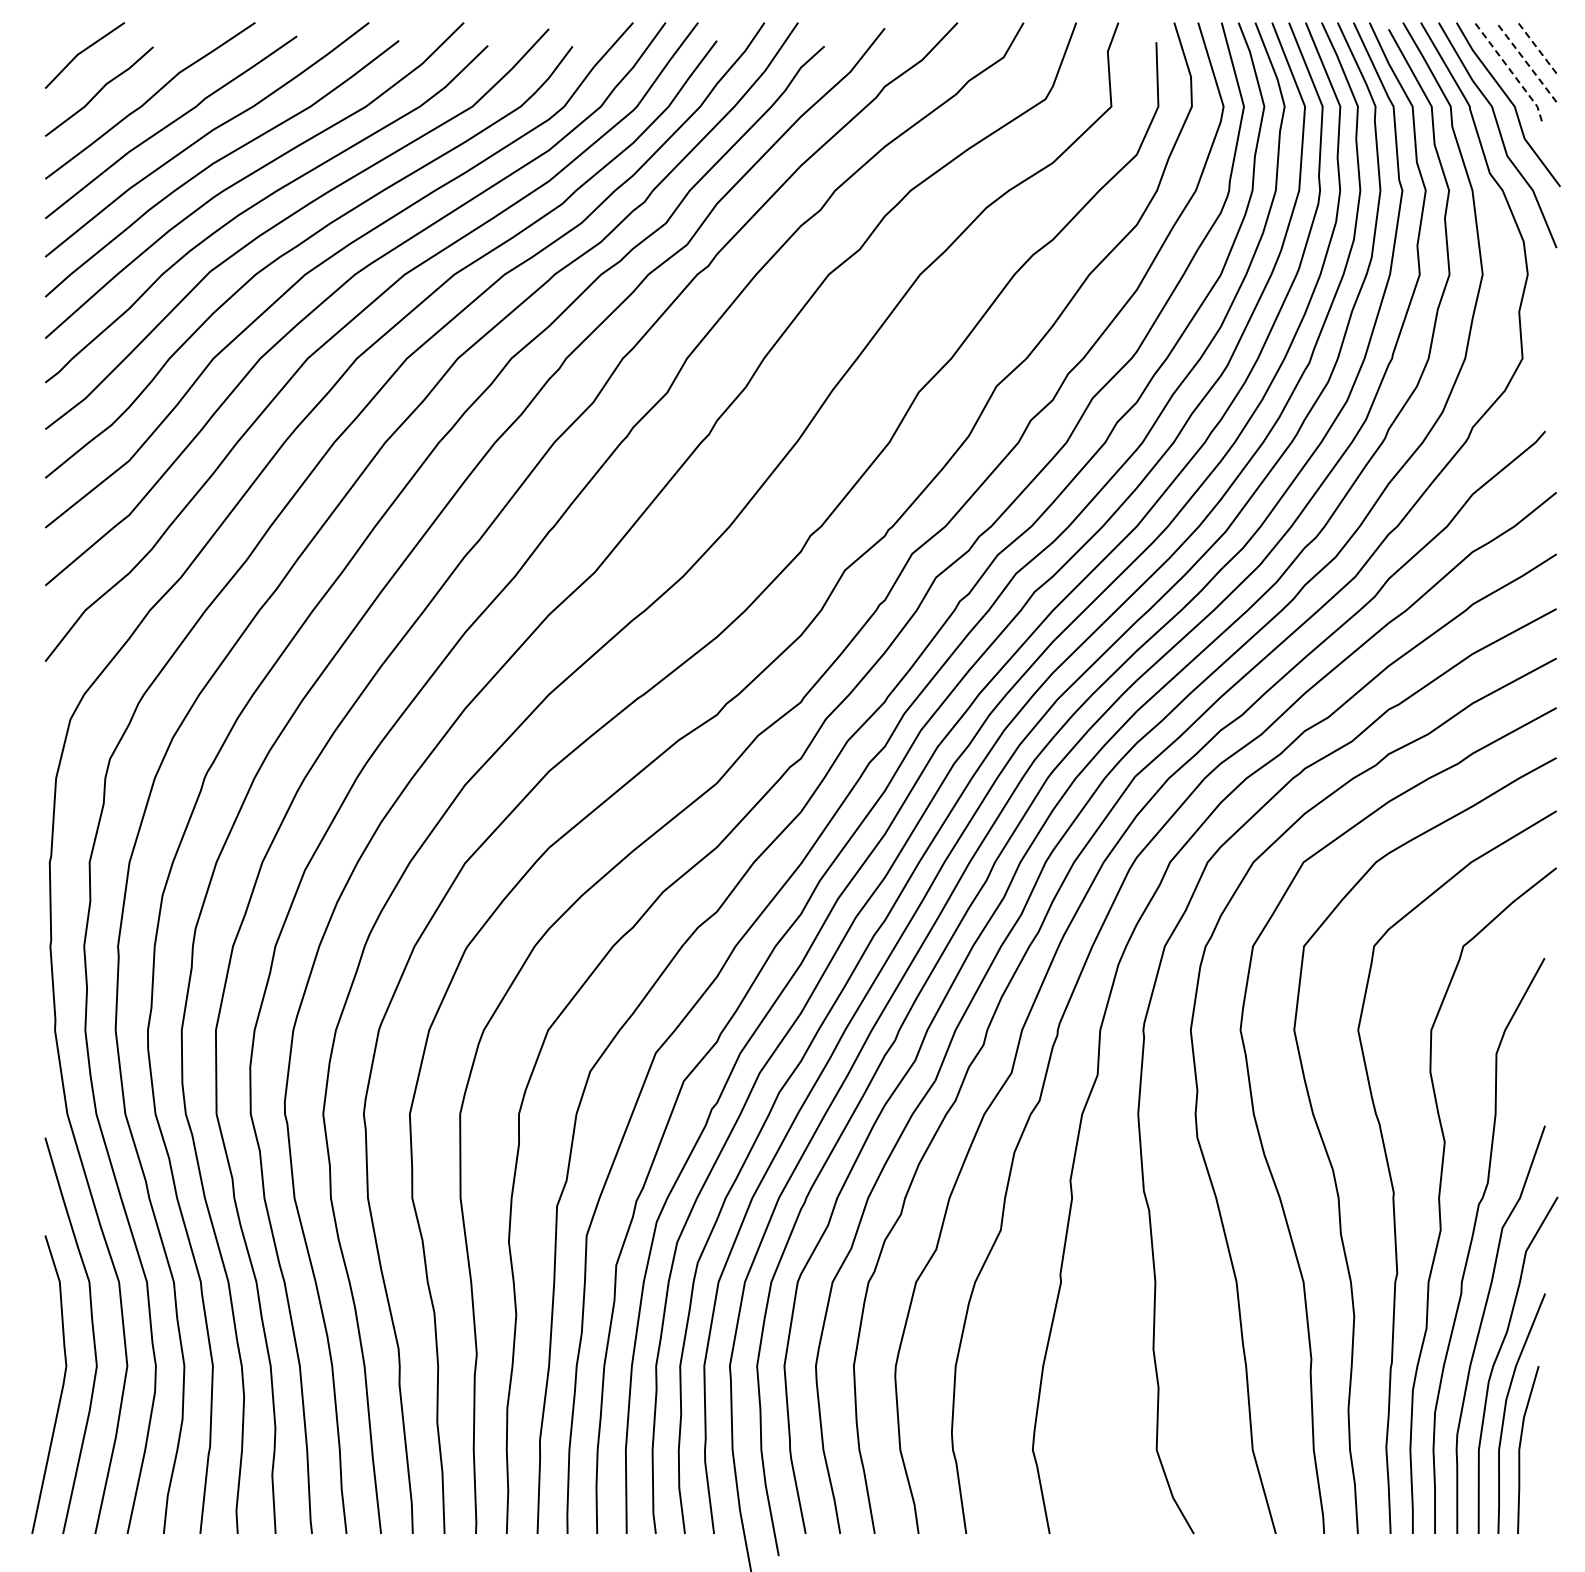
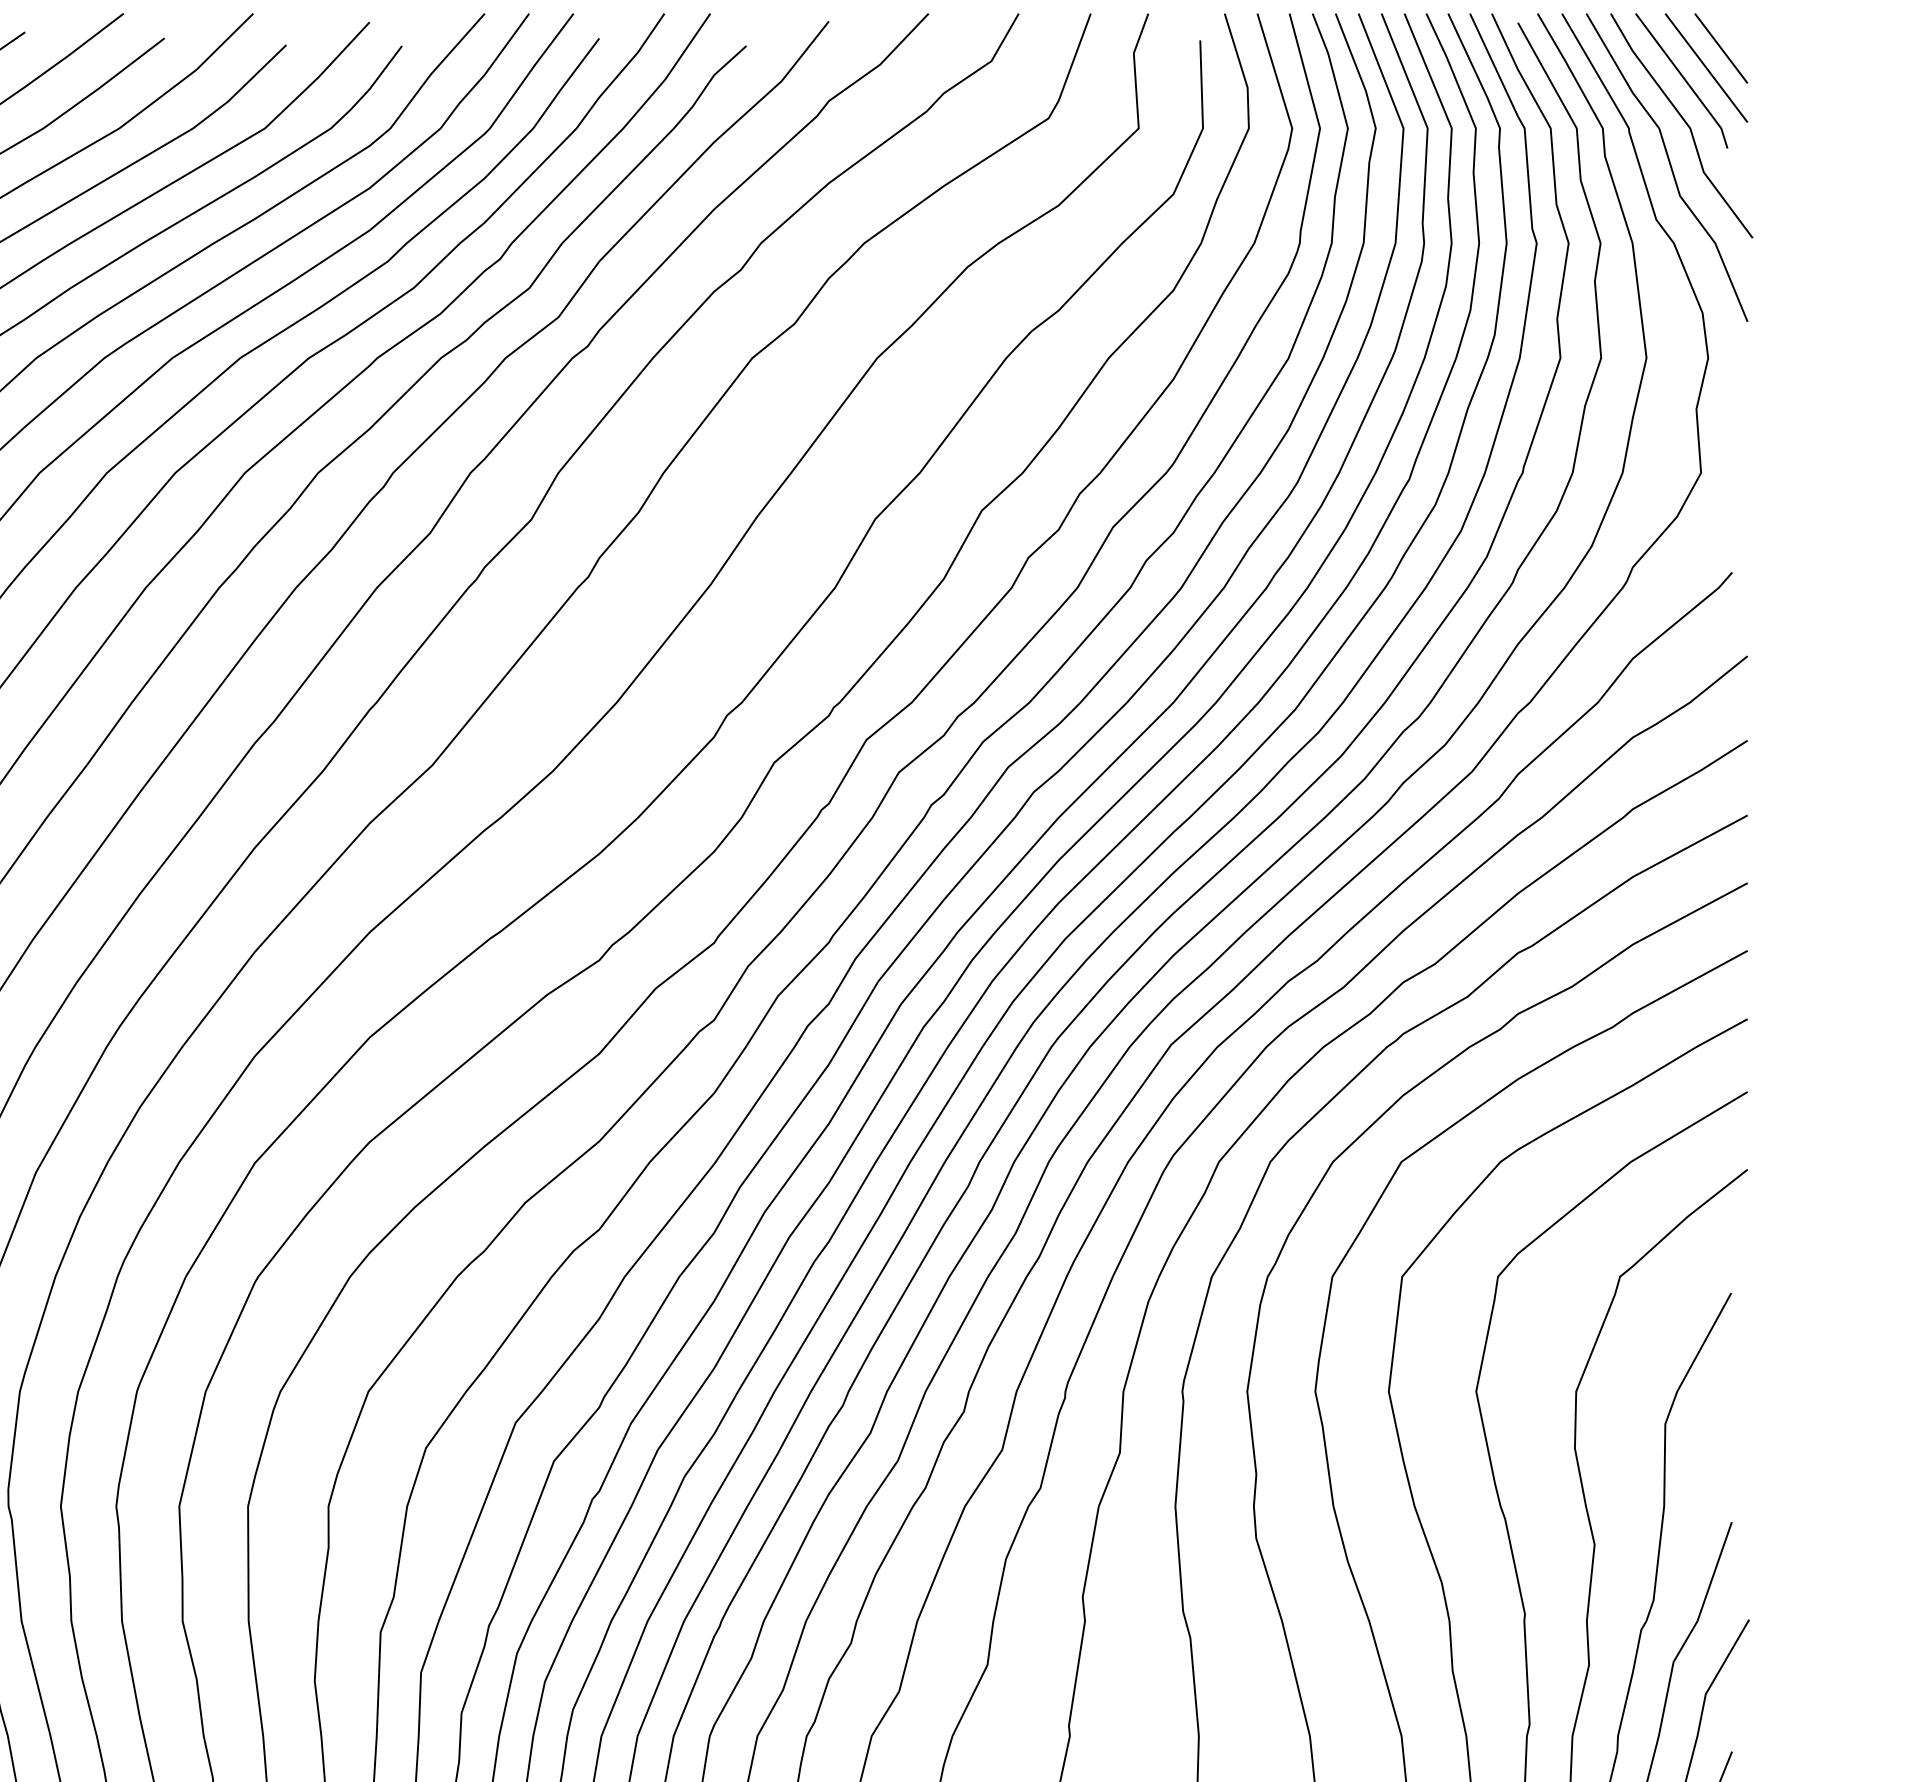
line: (1537, 48) -> (1721, 48), dashed -> solid
line: (1526, 62) -> (1706, 68), dashed -> solid
line: (1511, 71) -> (1685, 80), dashed -> solid

